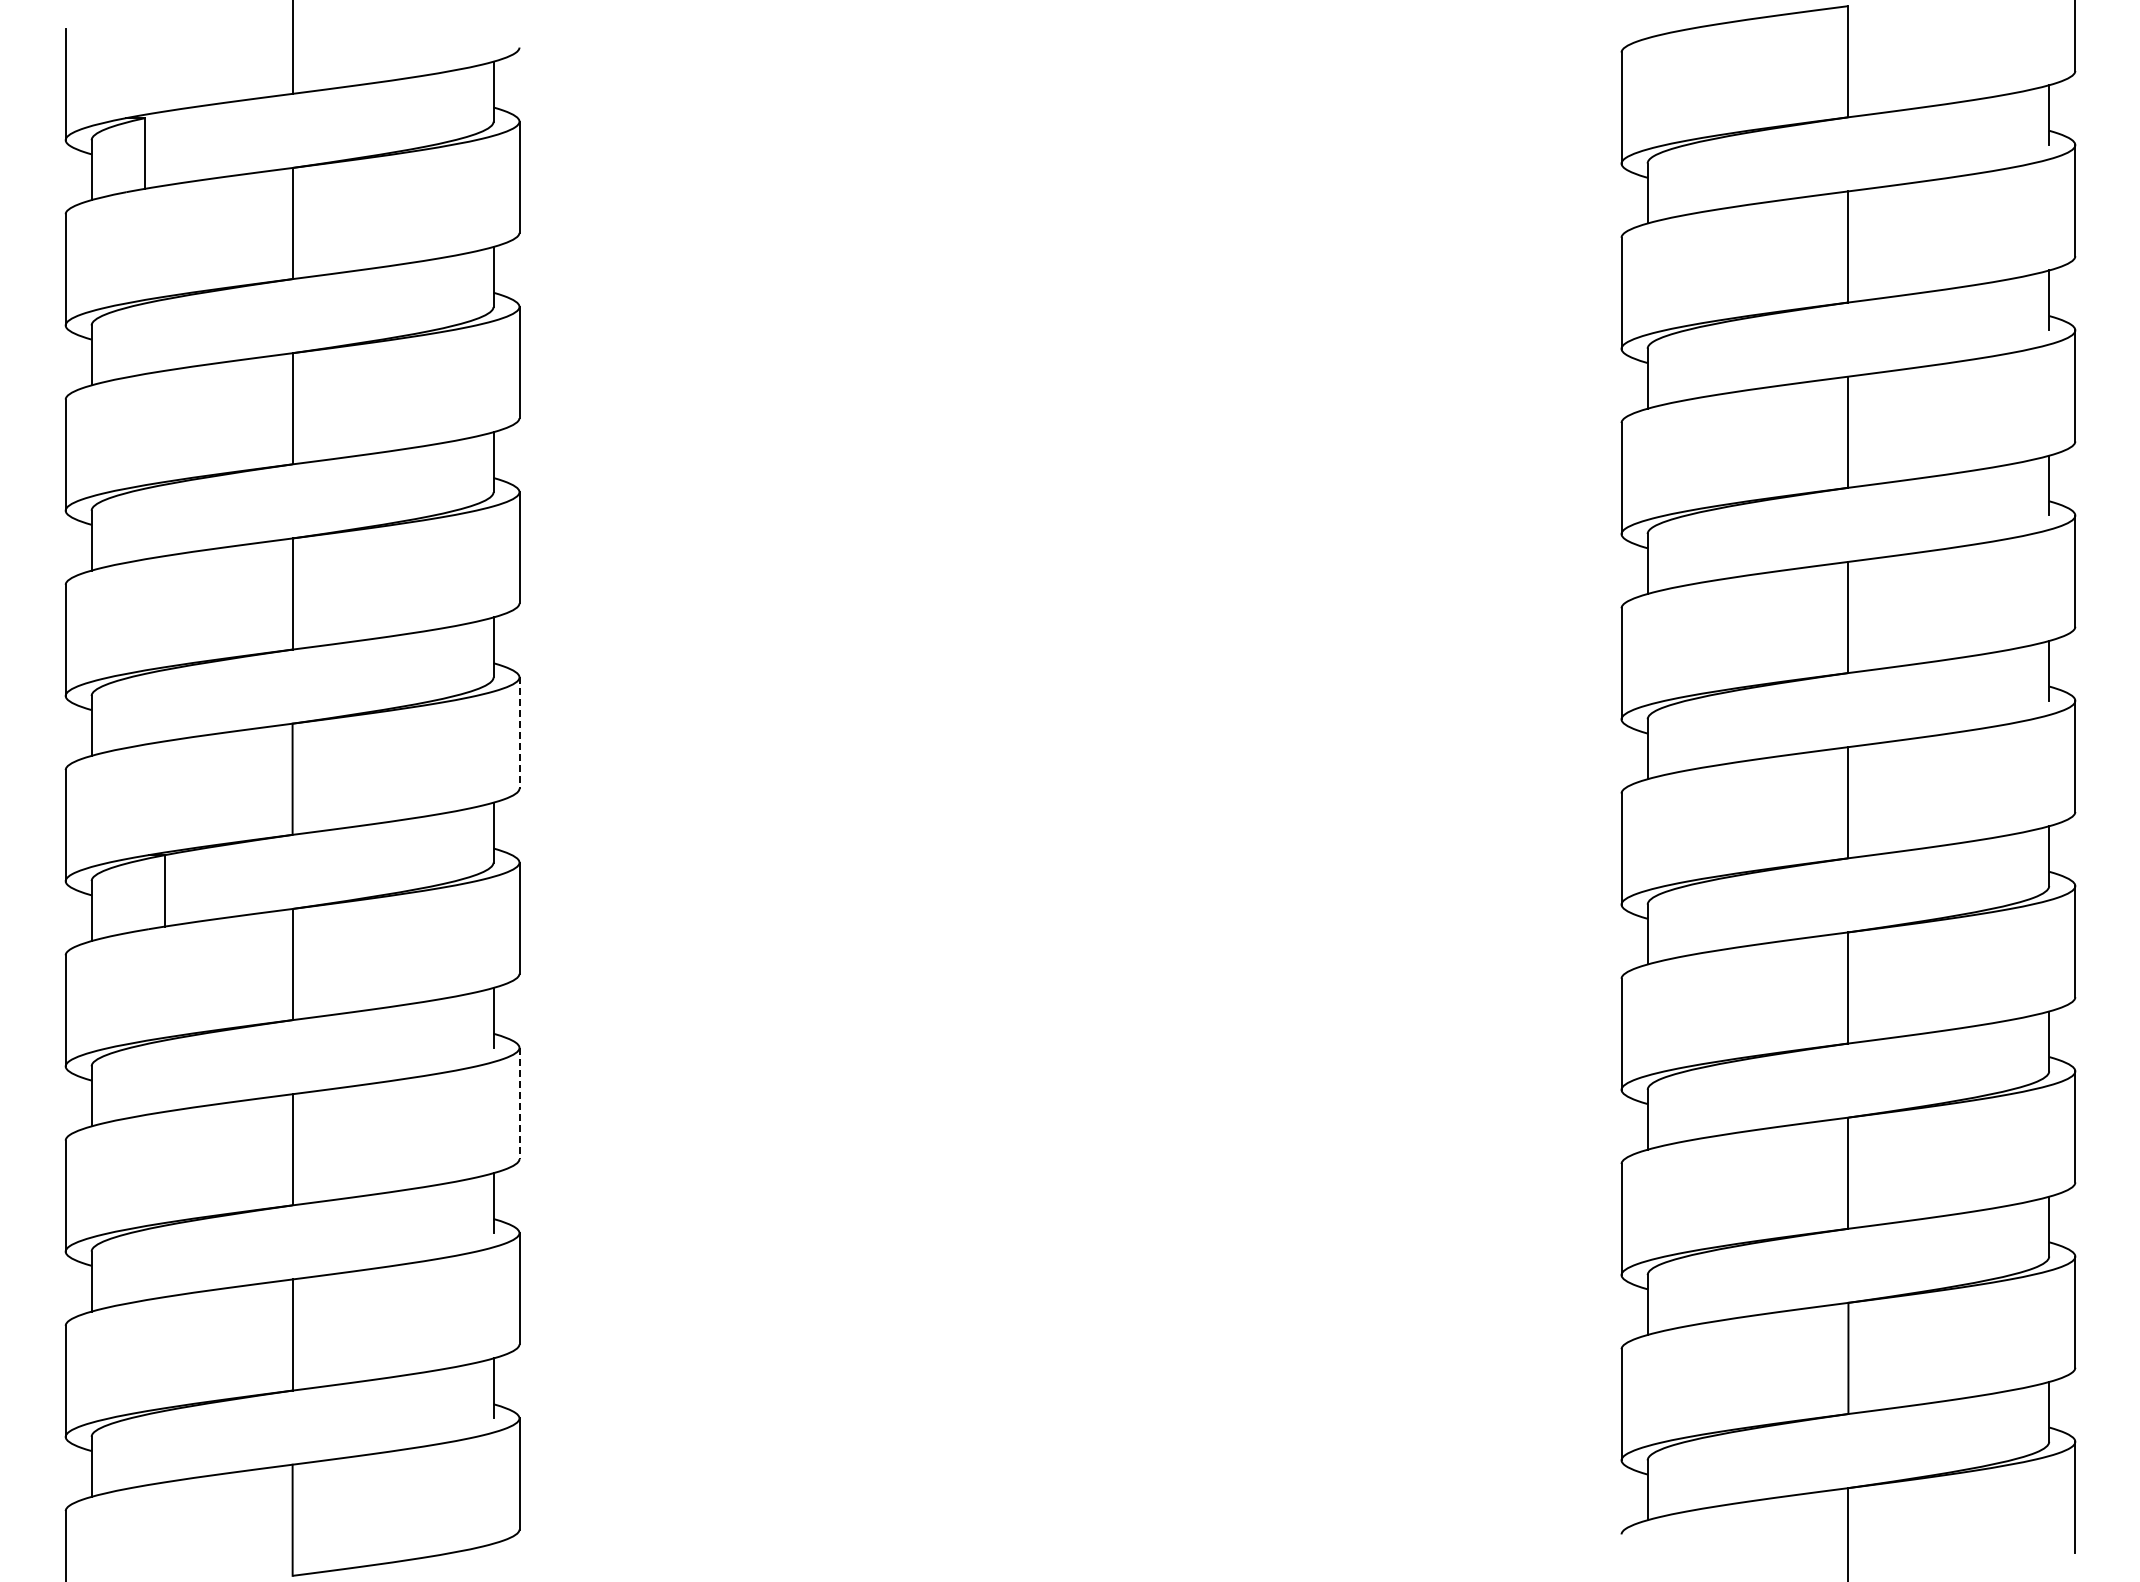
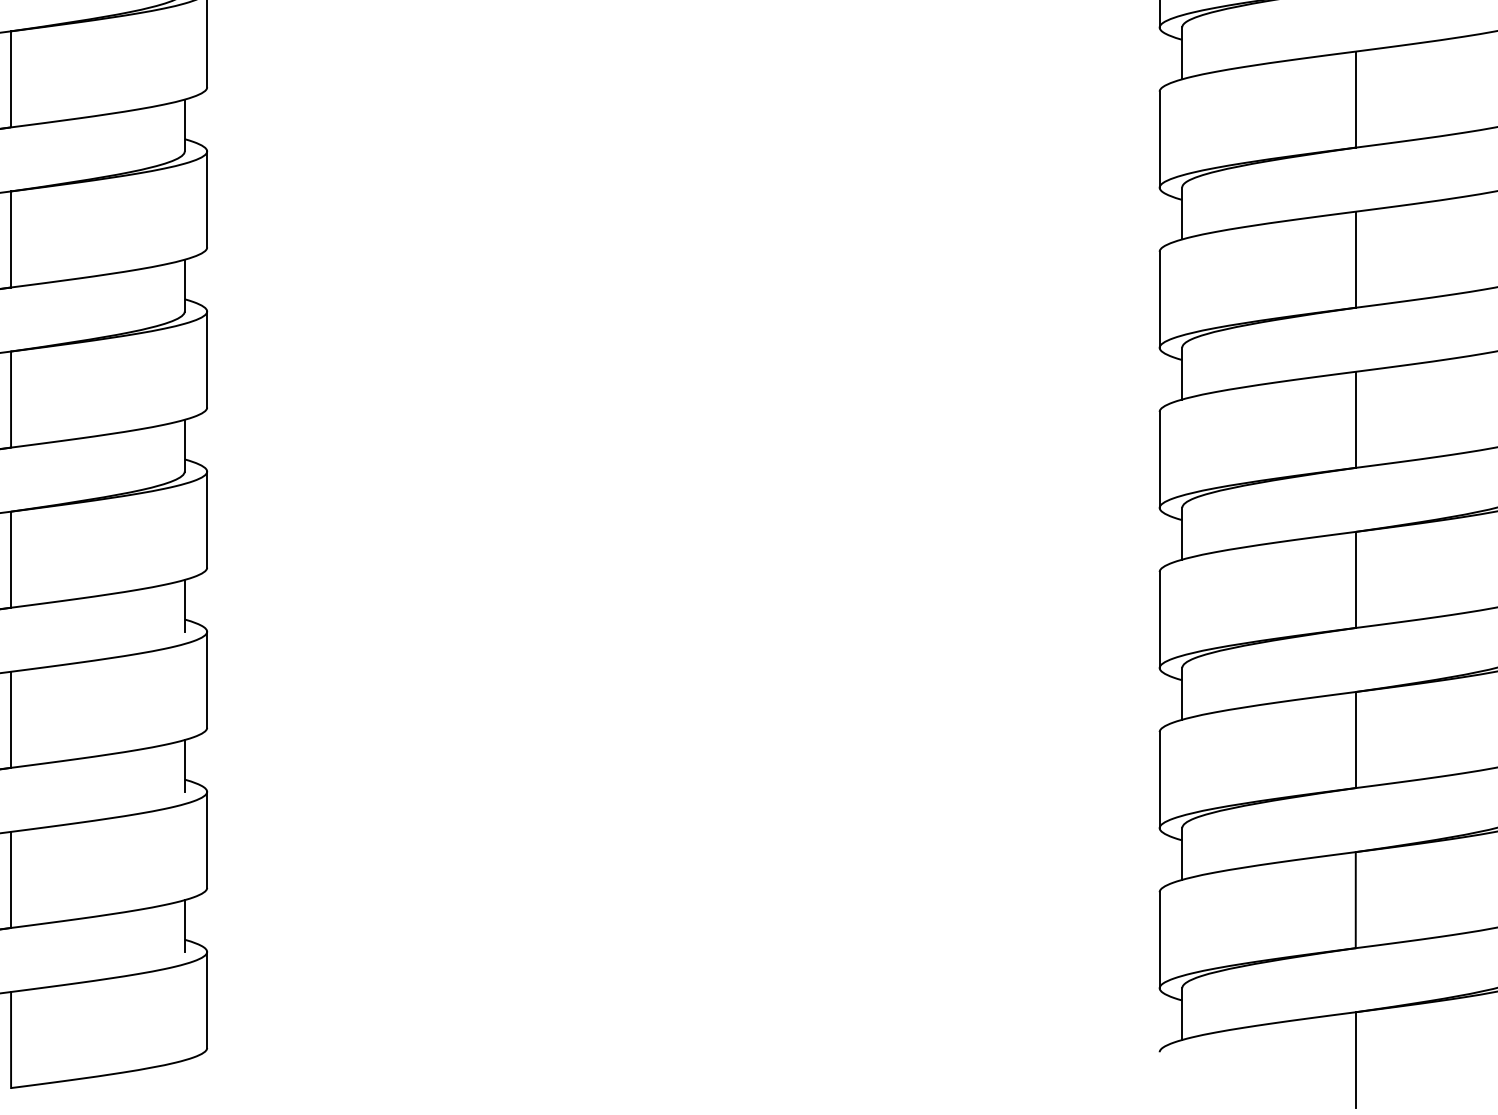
line: (519, 732) -> (207, 359), dashed -> solid
line: (519, 1103) -> (207, 679), dashed -> solid

